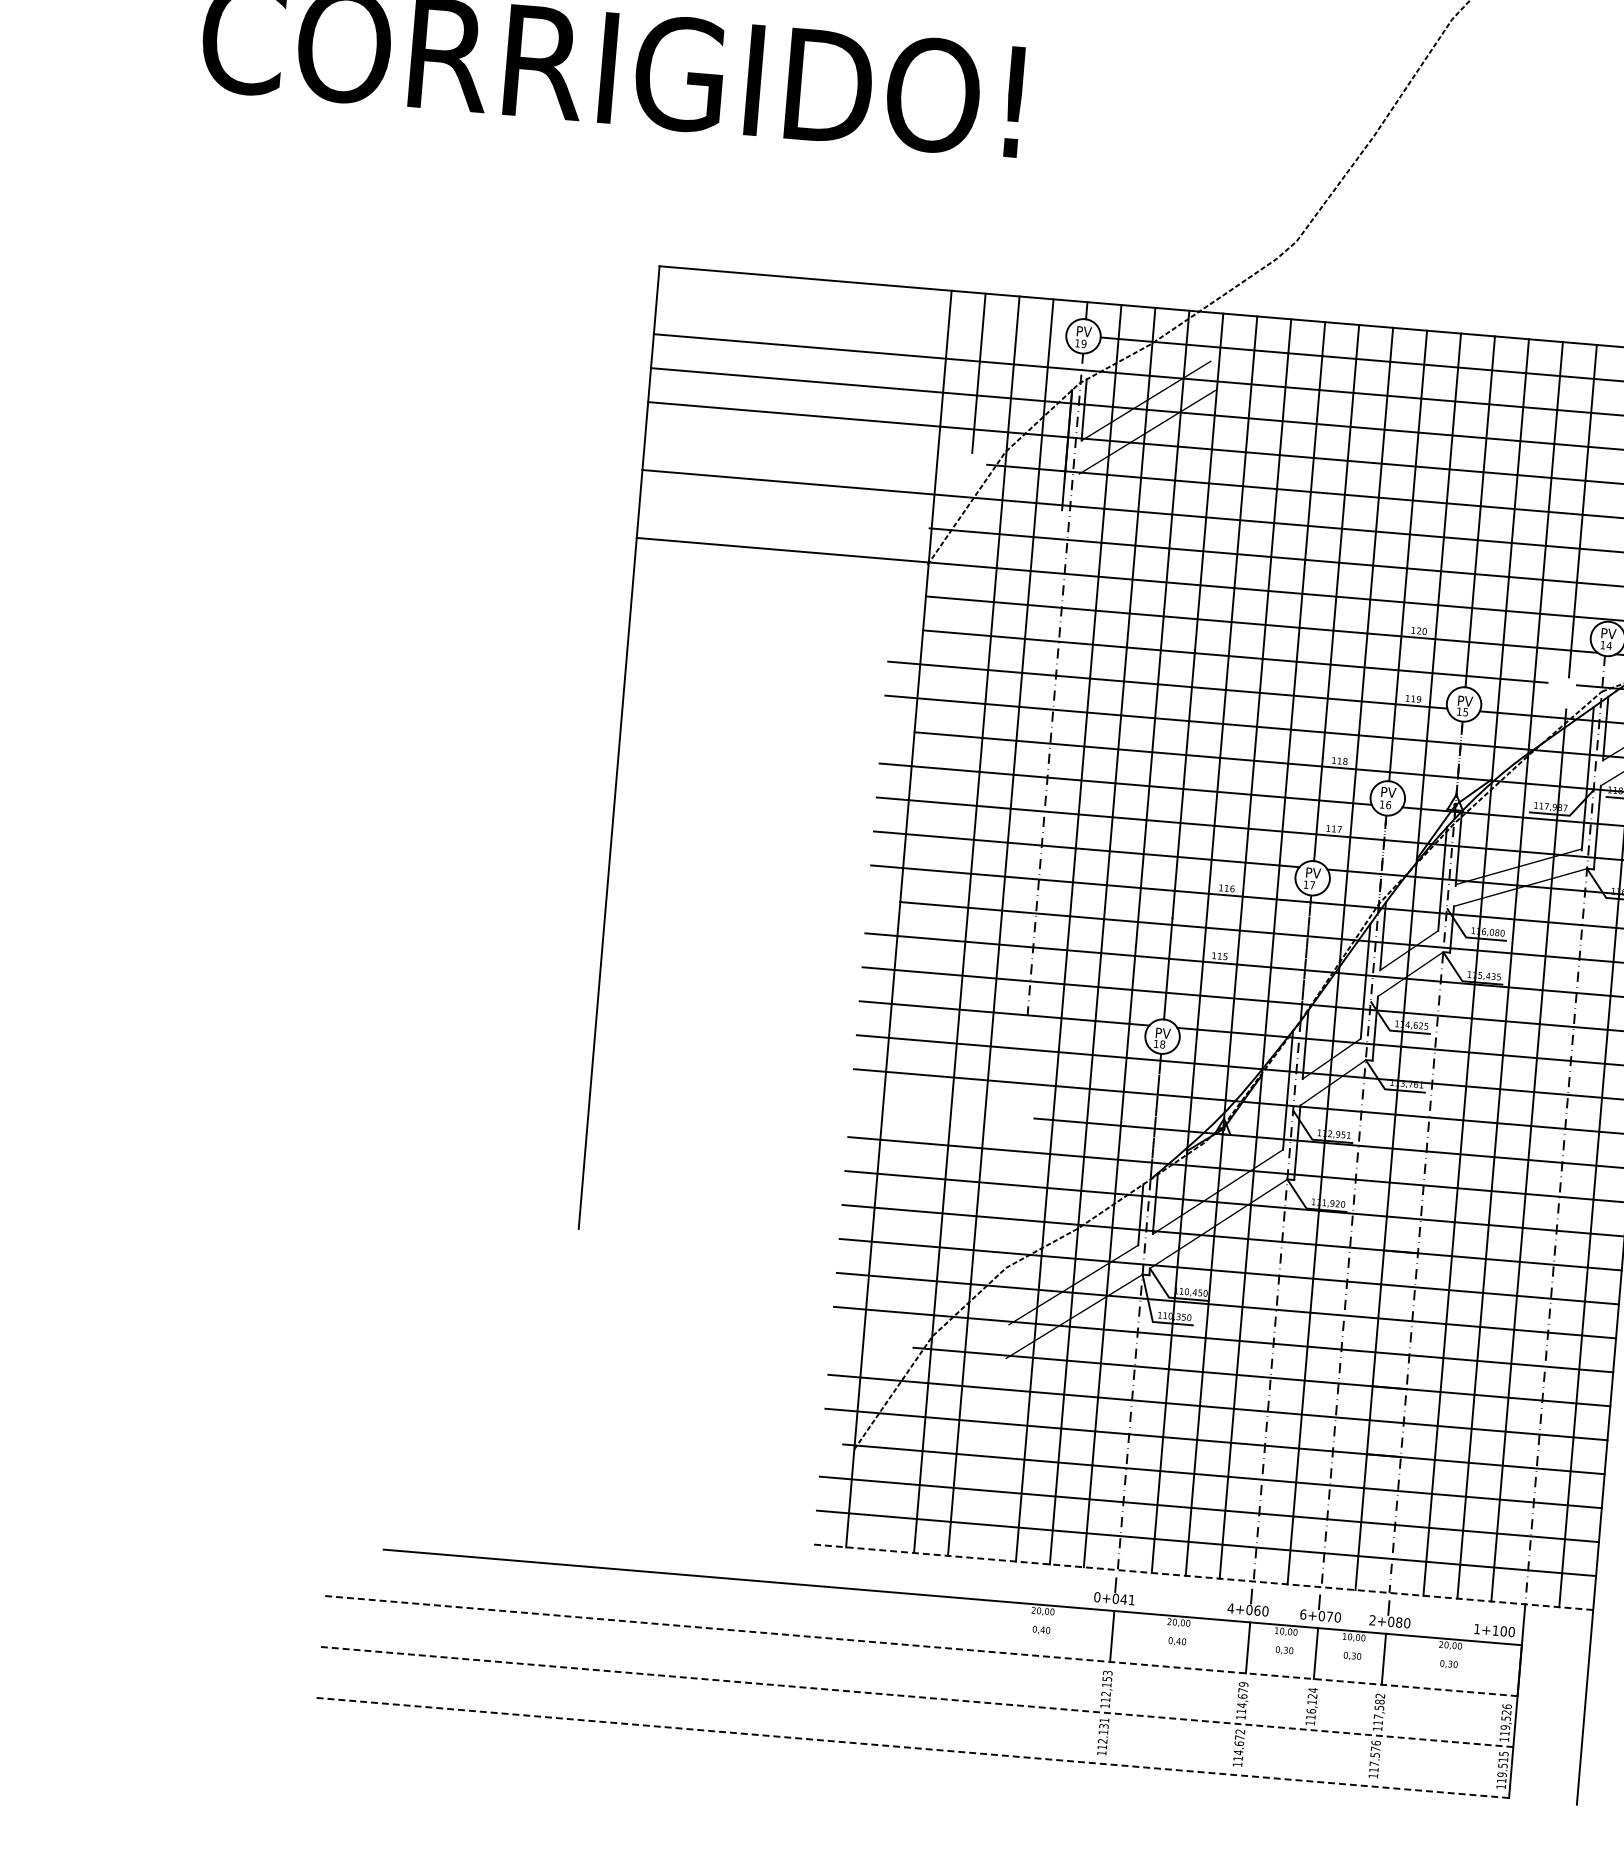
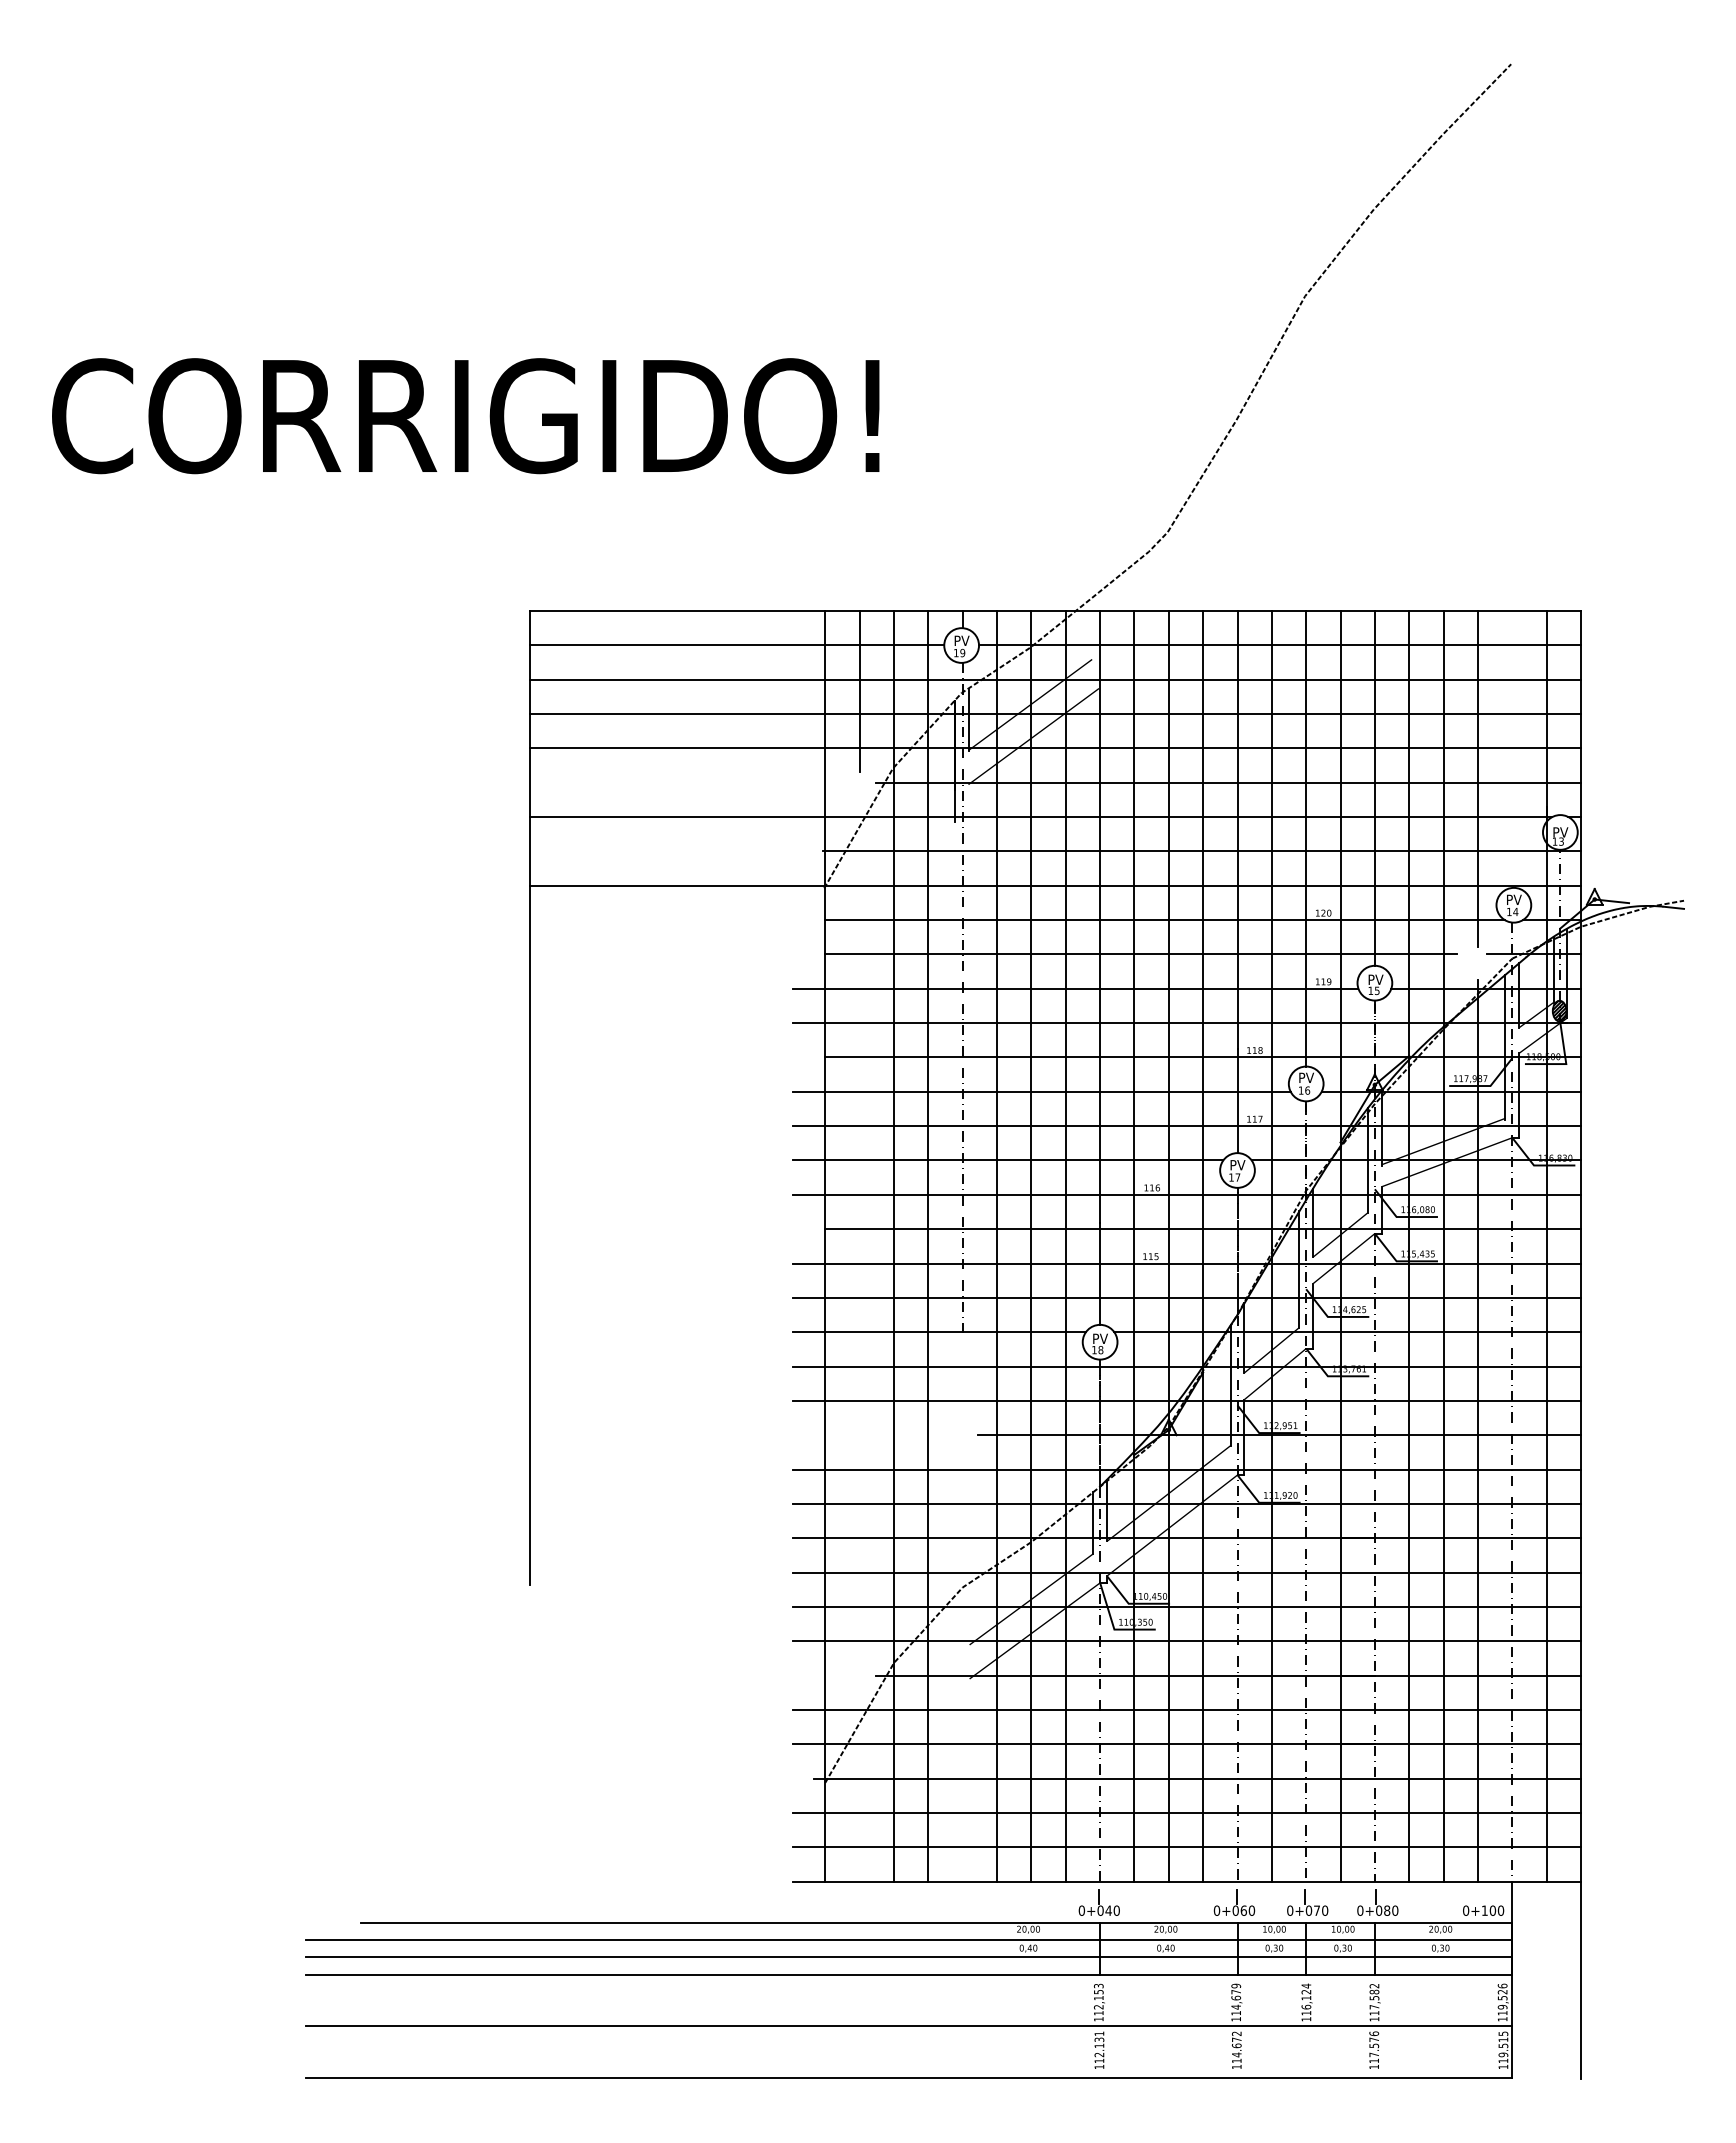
line: (860, 317) -> (736, 645), added
line: (1204, 1577) -> (1187, 1881), dashed -> solid
text: (1131, 1599) -> (1116, 1910), 0+041 -> 0+040
text: (1230, 1608) -> (1216, 1910), 4+060 -> 0+060
line: (923, 1612) -> (908, 1940), added
text: (1303, 1614) -> (1290, 1910), 6+070 -> 0+070
text: (1372, 1620) -> (1360, 1910), 2+080 -> 0+080
text: (1477, 1628) -> (1466, 1910), 1+100 -> 0+100
line: (922, 1629) -> (908, 1957), added
line: (920, 1645) -> (908, 1974), dashed -> solid
line: (916, 1697) -> (908, 2026), dashed -> solid
line: (912, 1747) -> (908, 2077), dashed -> solid

